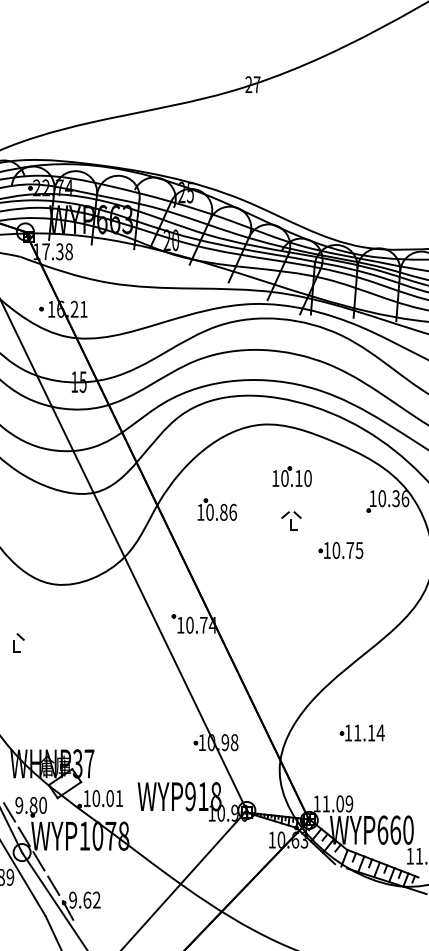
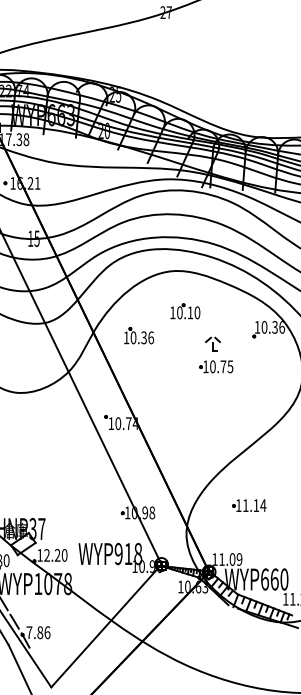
part: (291, 476) -> (184, 311), moved
text: (223, 512) -> (143, 337), 10.86 -> 10.36
part: (291, 520) -> (212, 344), moved
part: (340, 550) -> (216, 366), moved
text: (107, 798) -> (55, 555), 10.01 -> 12.20
text: (84, 899) -> (38, 632), 9.62 -> 7.86

